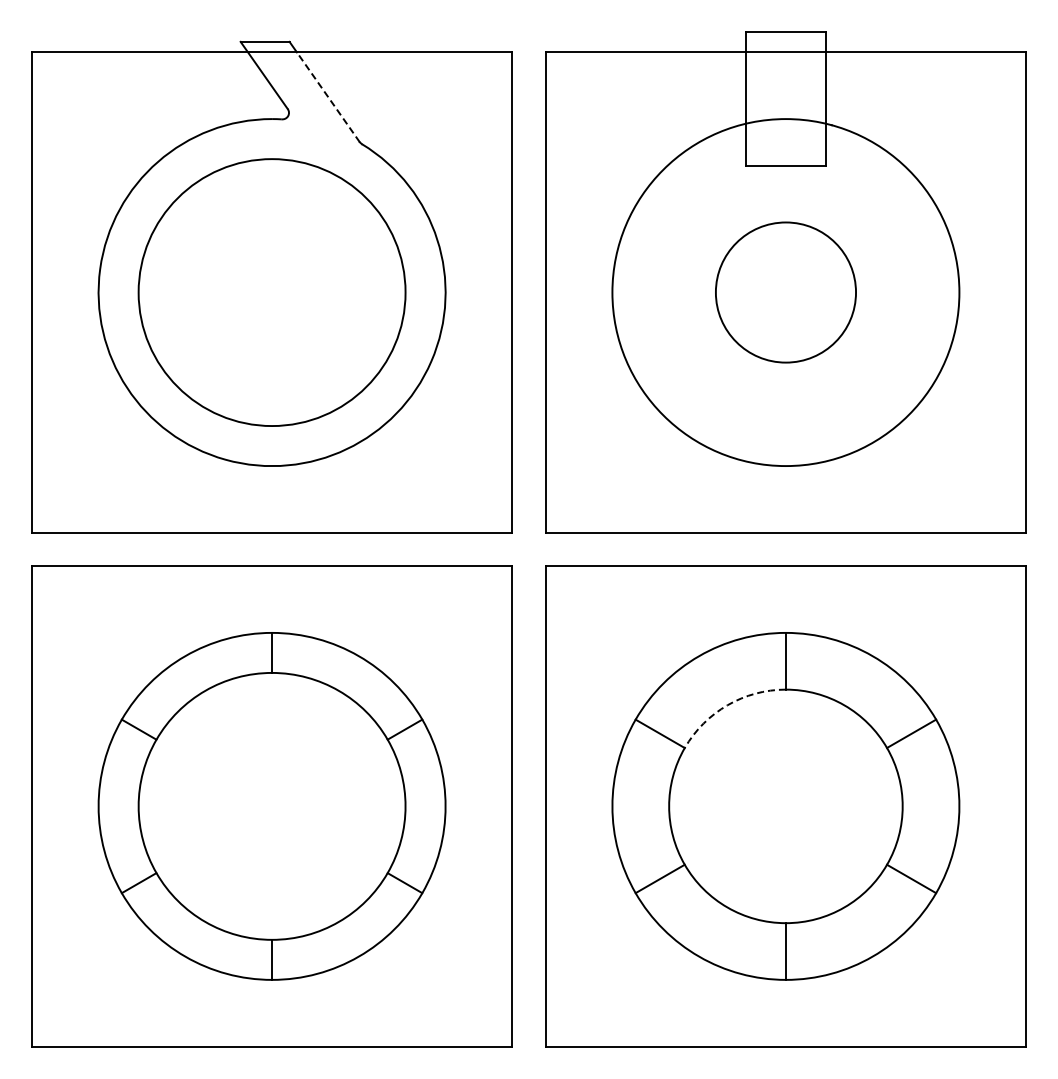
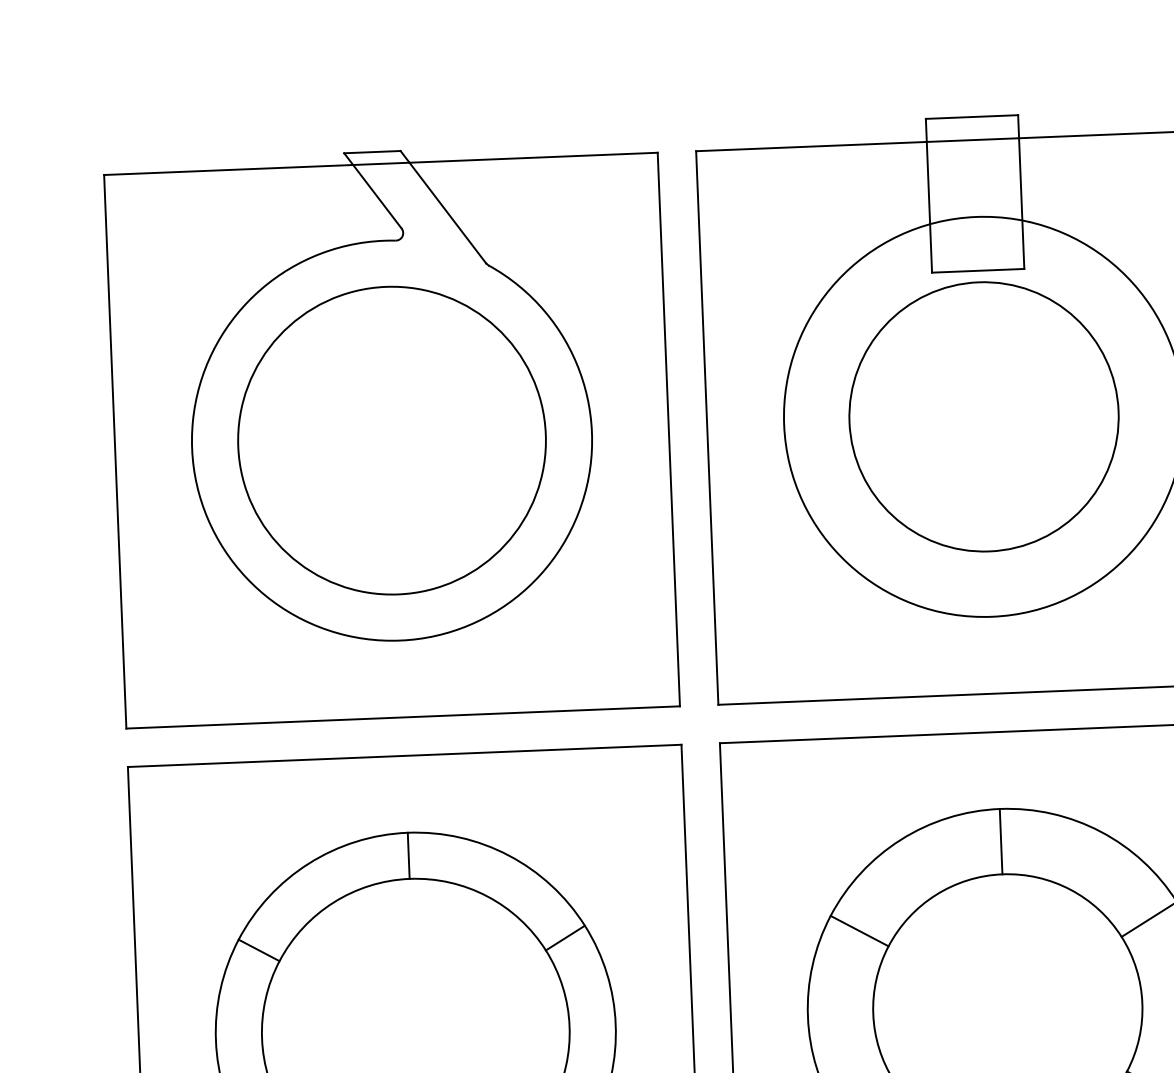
line: (328, 97) -> (447, 213), dashed -> solid
circle: (785, 292) -> (983, 416), size x1.67
arc: (727, 705) -> (935, 895), dashed -> solid

